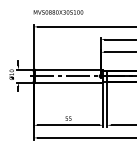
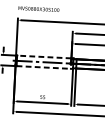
line: (67, 69) -> (43, 56), solid -> dashed
line: (67, 82) -> (43, 67), solid -> dashed

